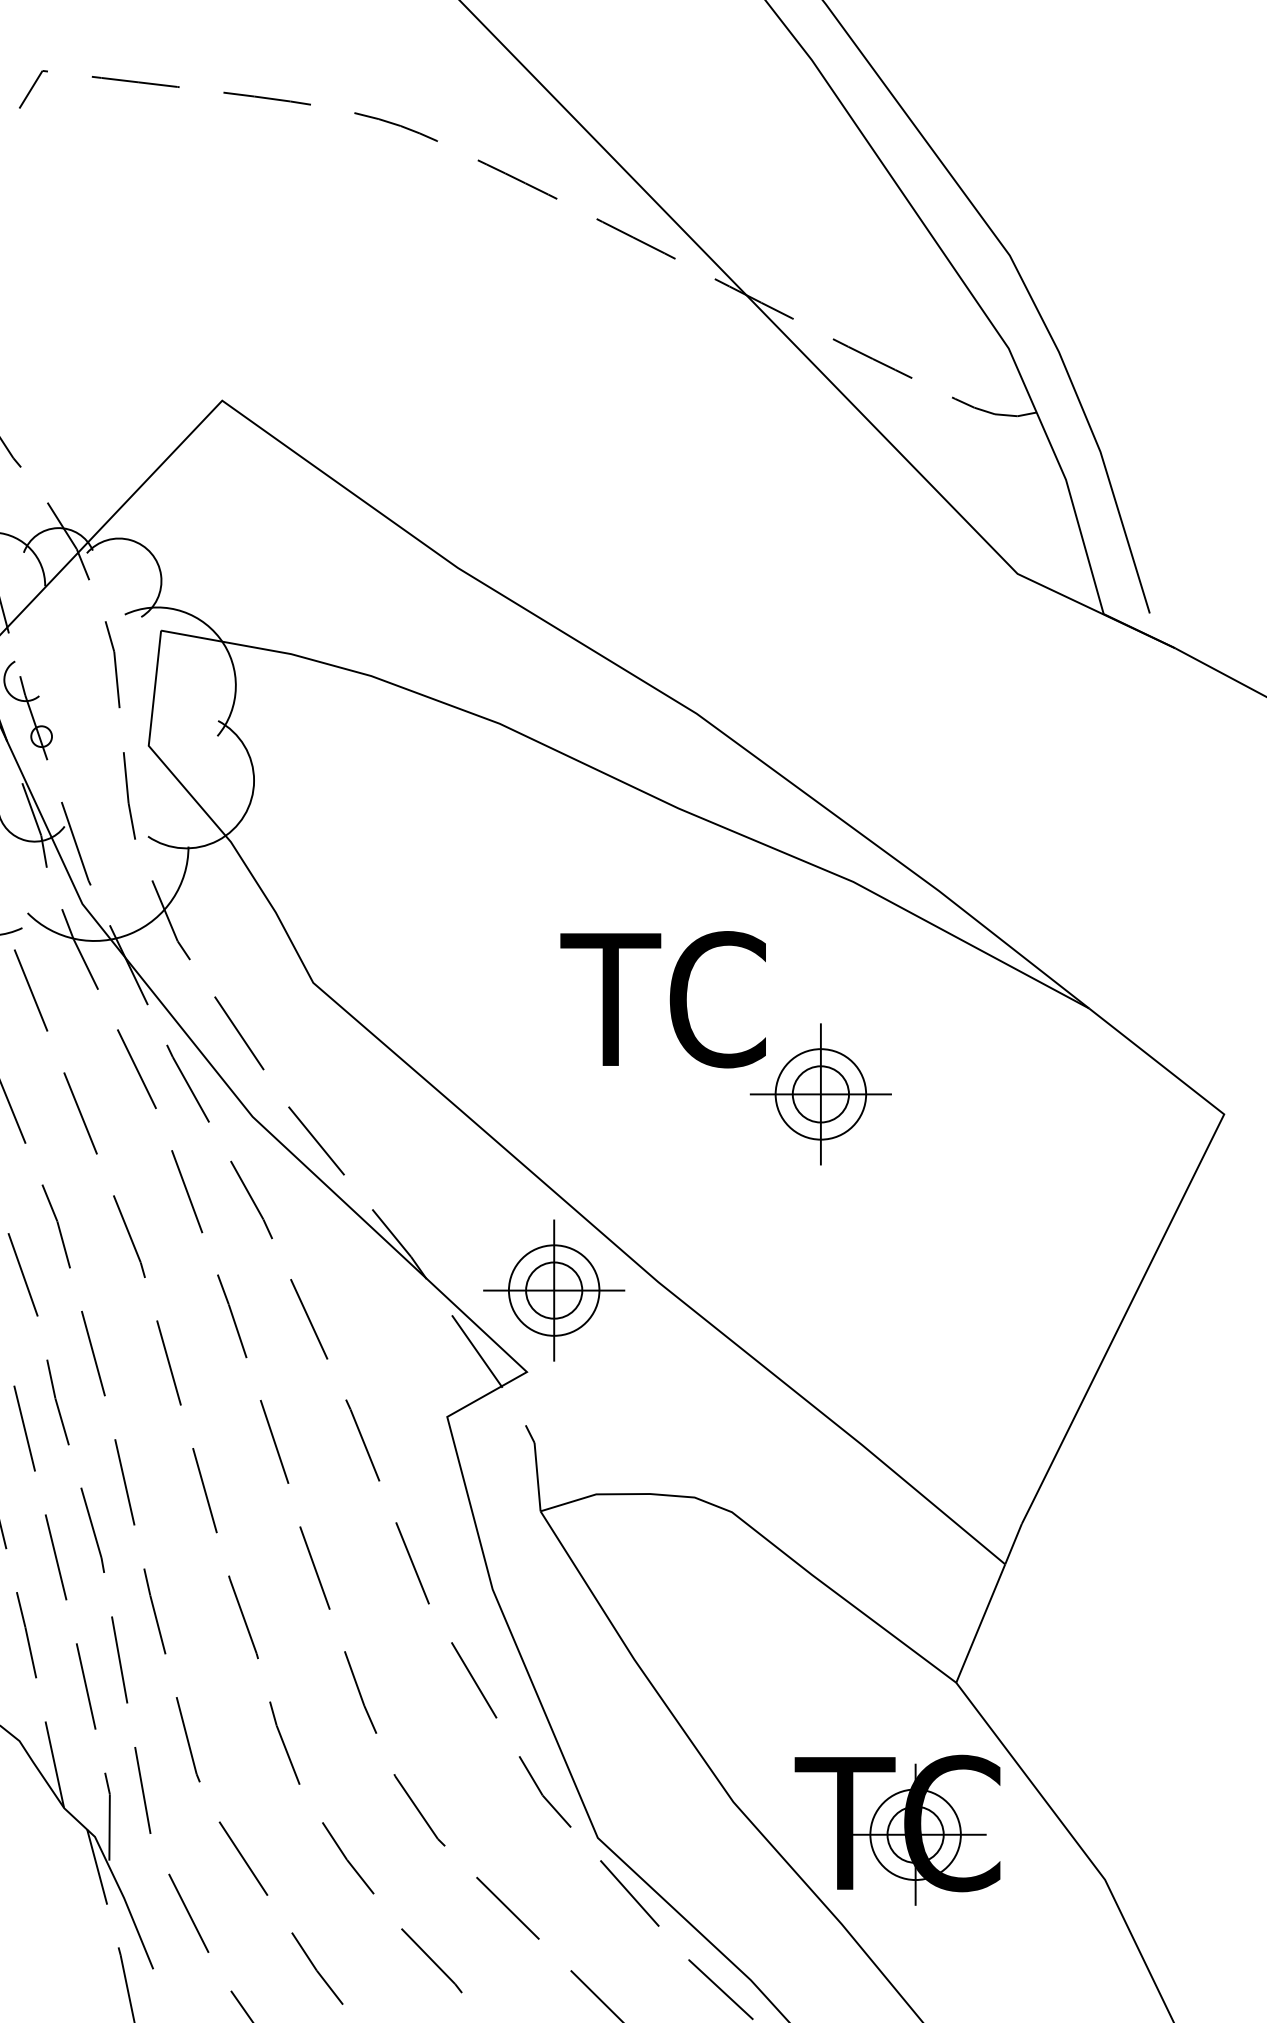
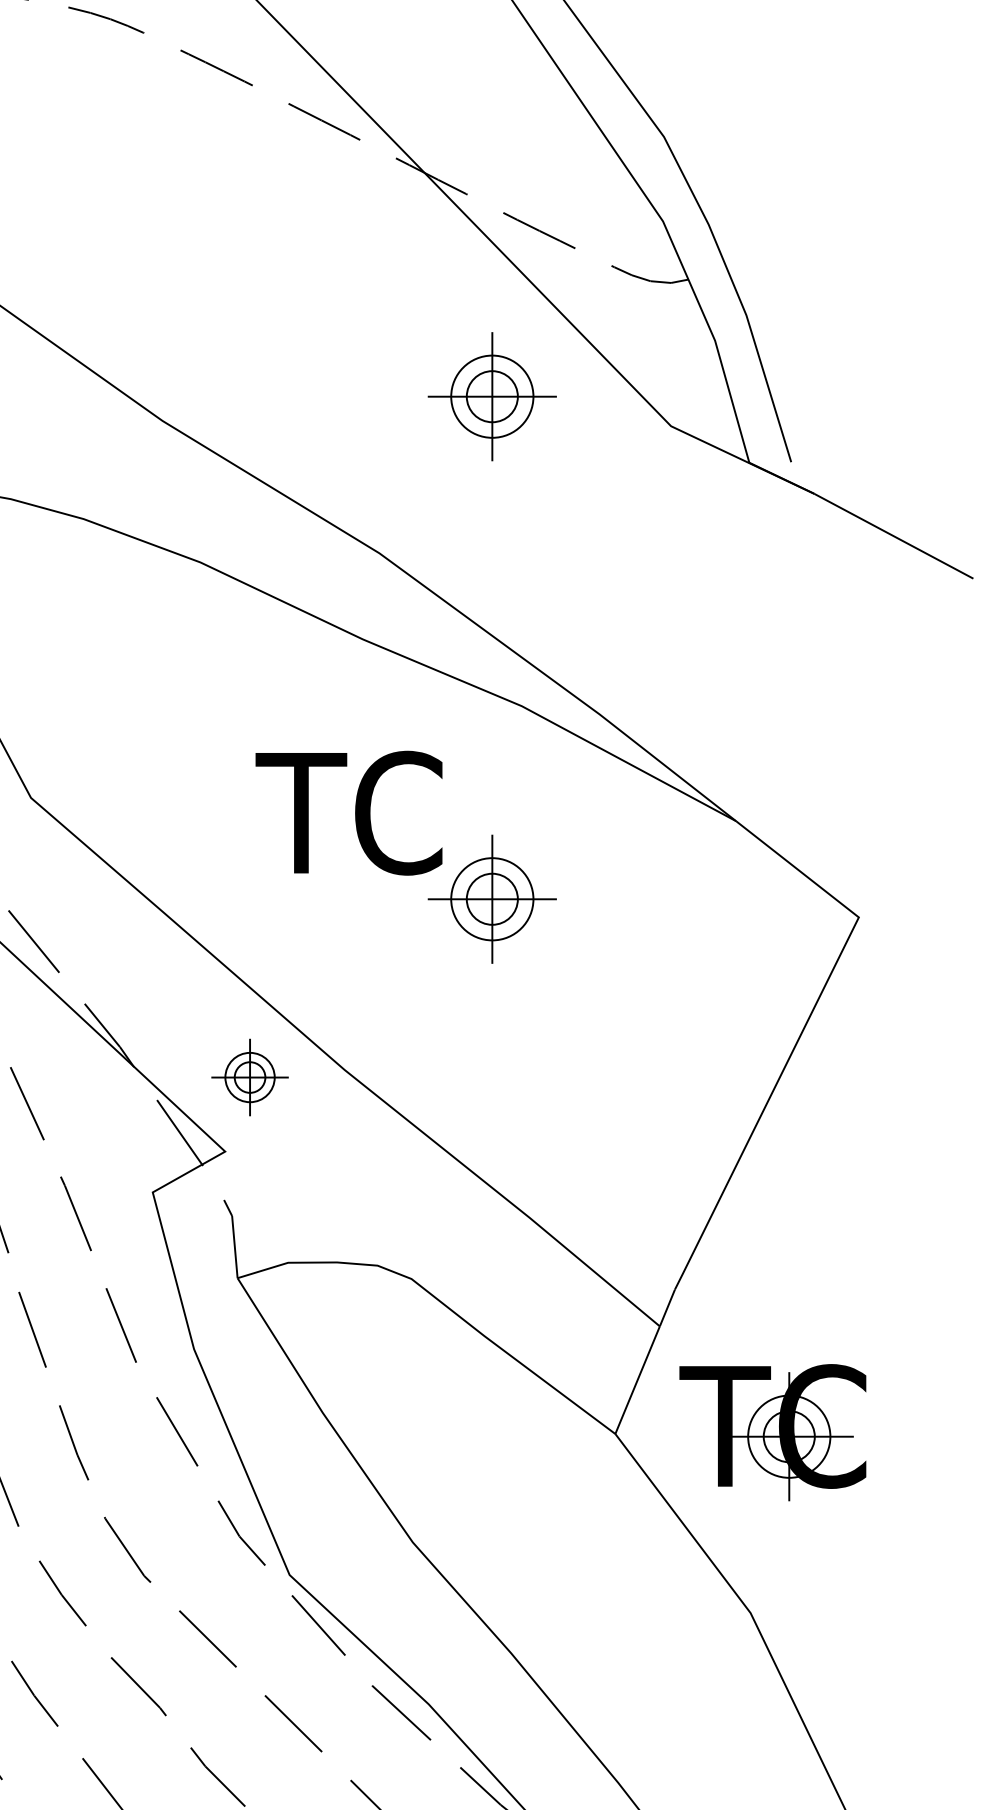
part: (820, 541) -> (491, 396), added
part: (554, 1290) -> (250, 1077), size x0.6
part: (897, 1829) -> (772, 1431), moved

